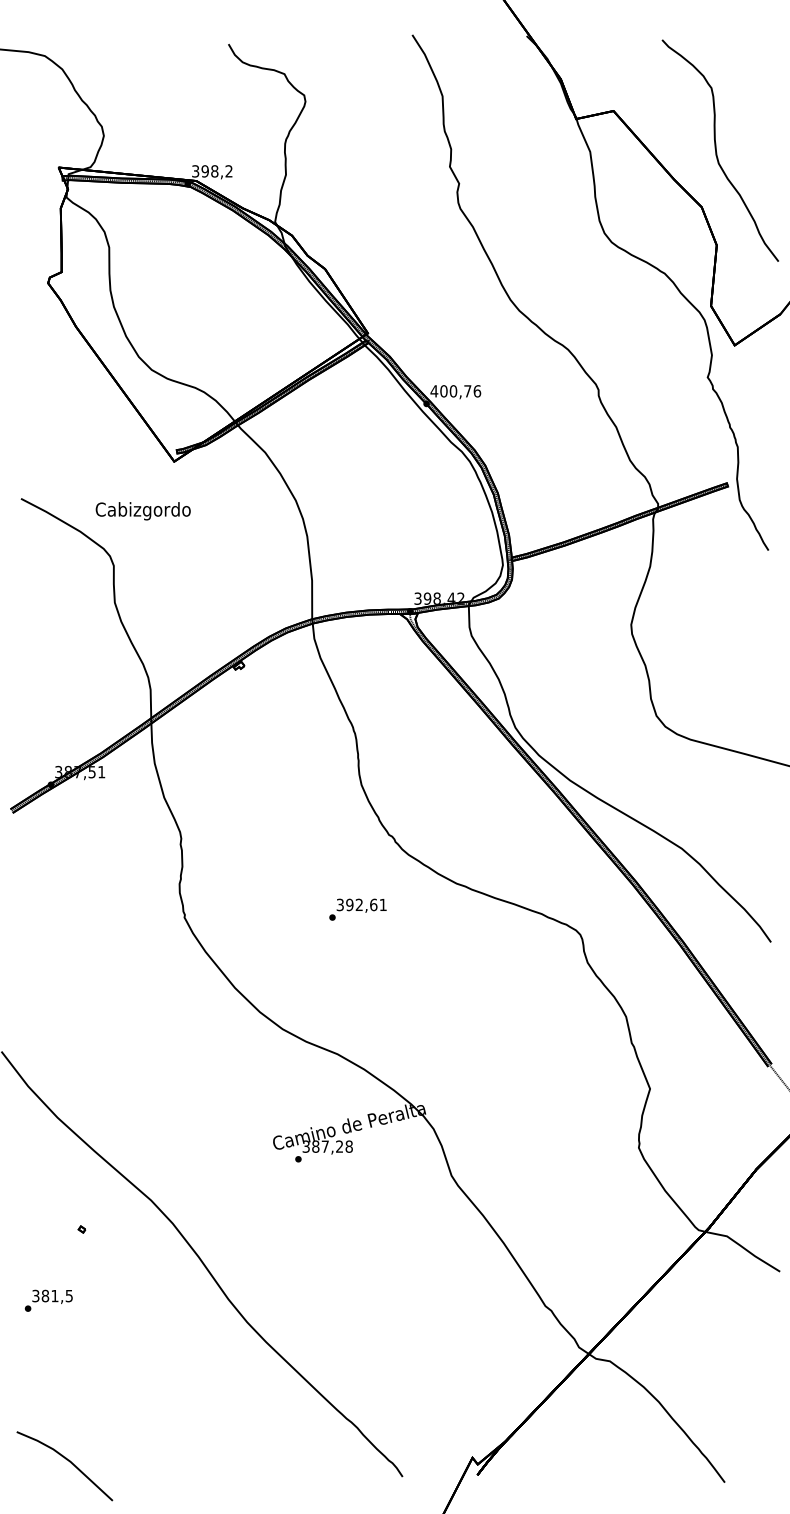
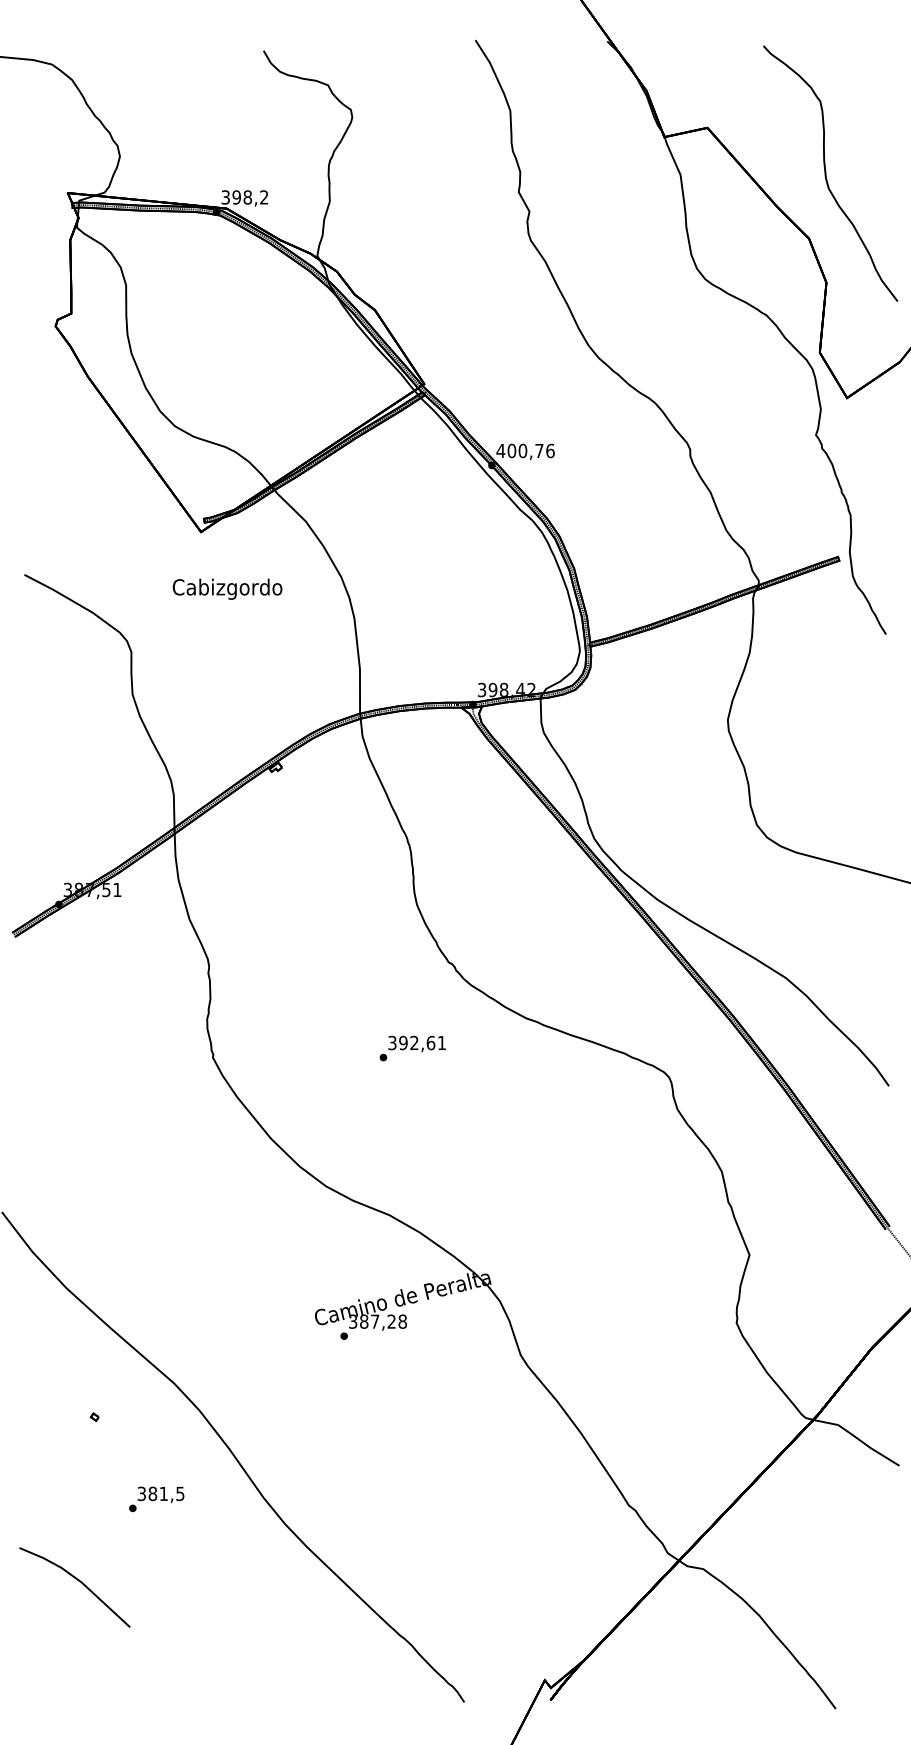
text: (142, 511) -> (226, 589), moved
text: (48, 1300) -> (156, 1498), moved
part: (66, 1460) -> (76, 1580), moved

